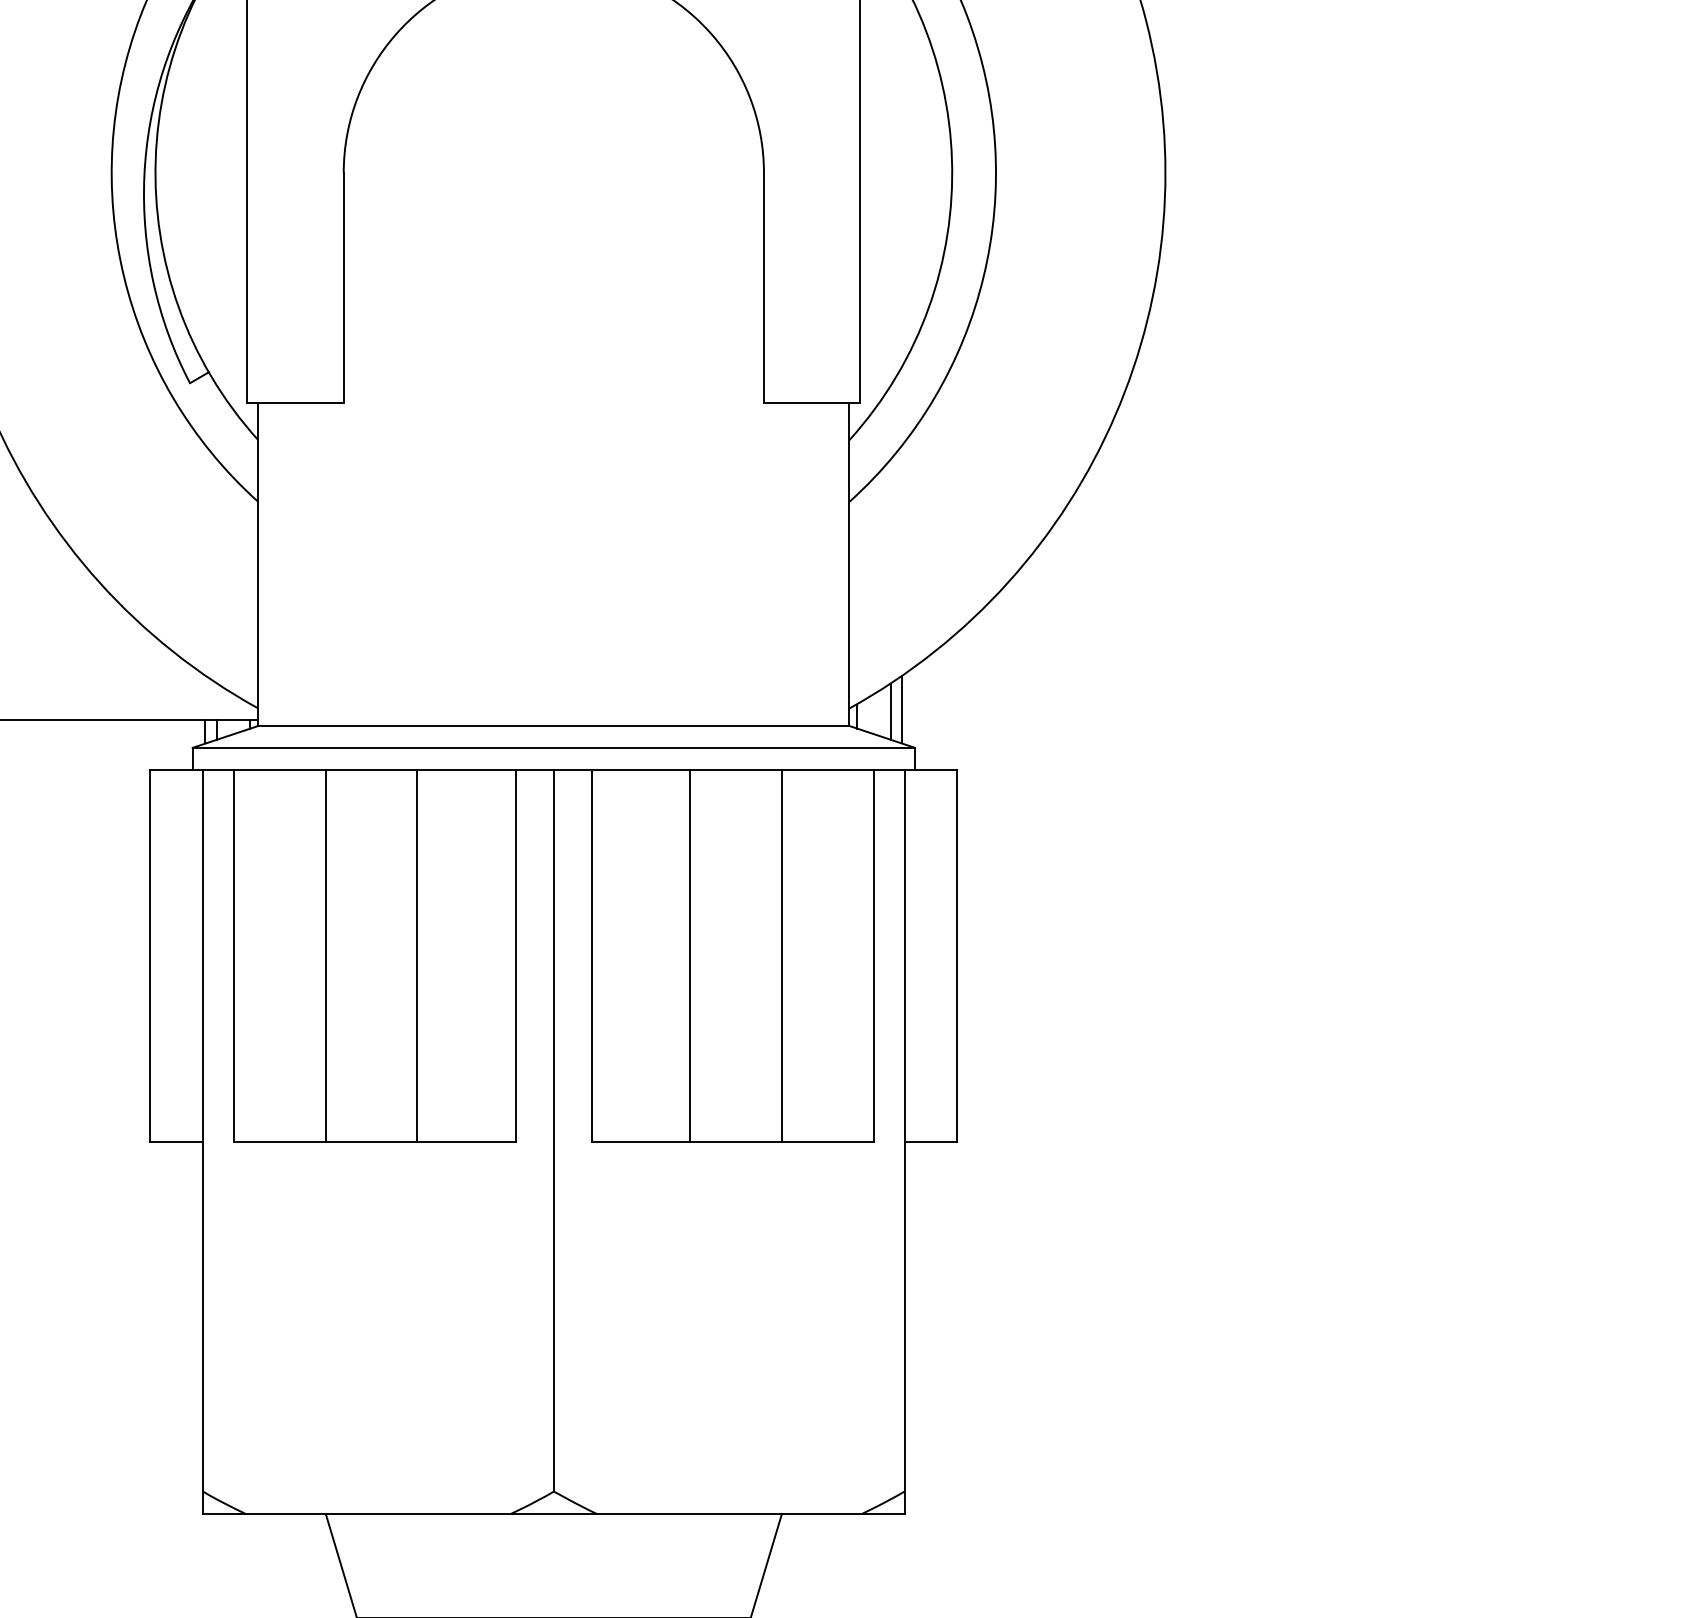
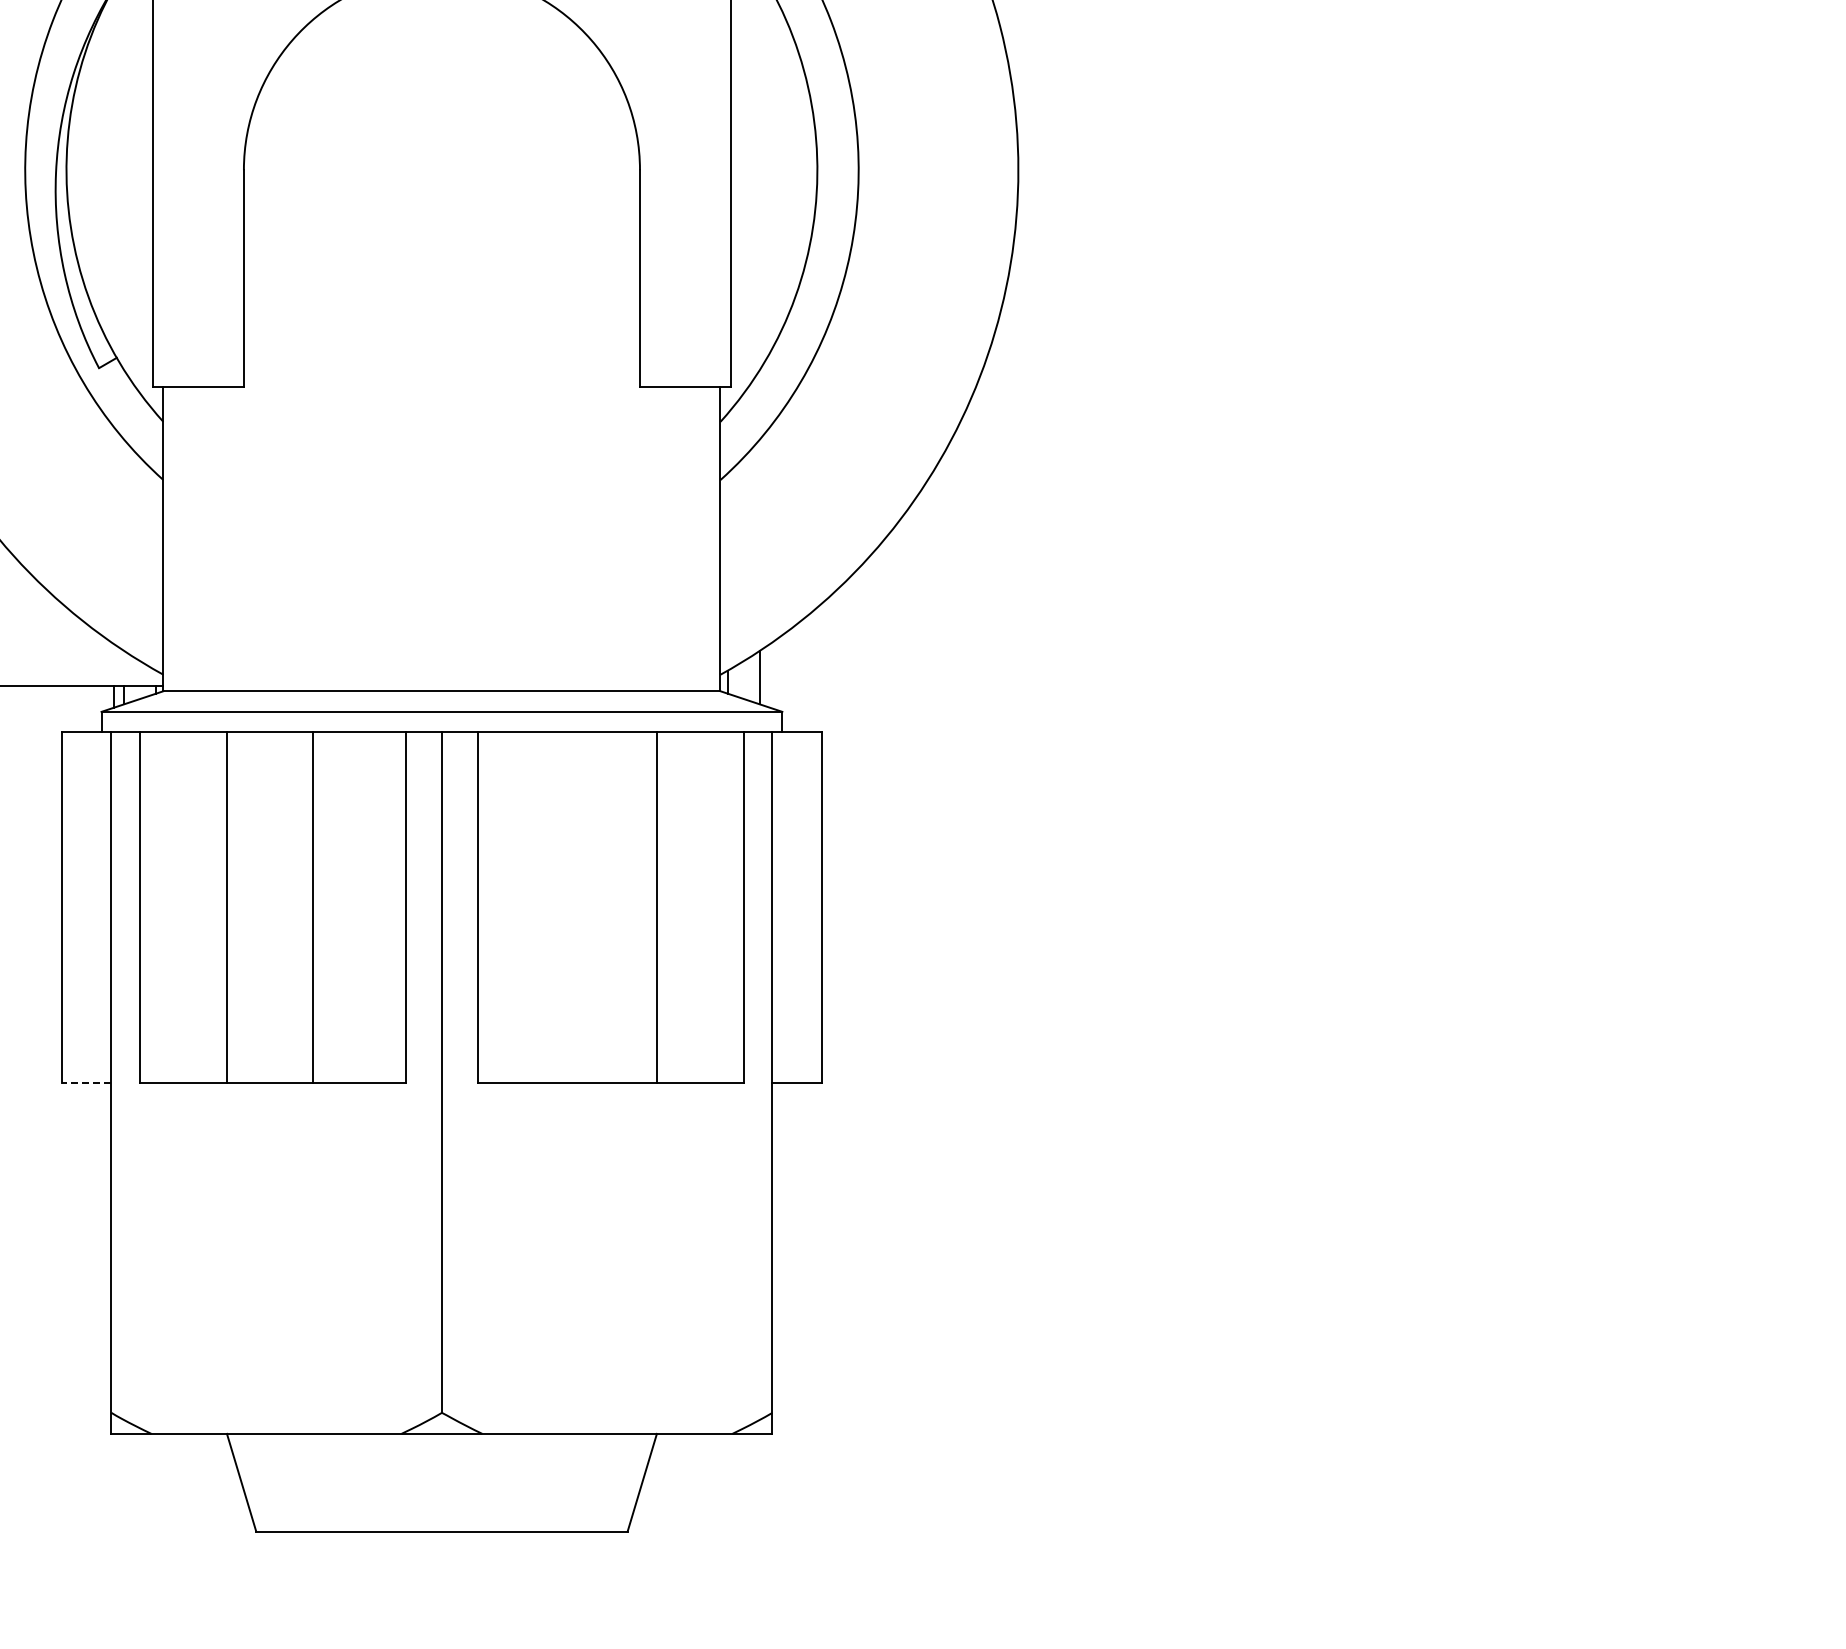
line: (902, 709) -> (770, 675), removed
line: (690, 955) -> (570, 907), removed
line: (176, 1142) -> (86, 1083), solid -> dashed

